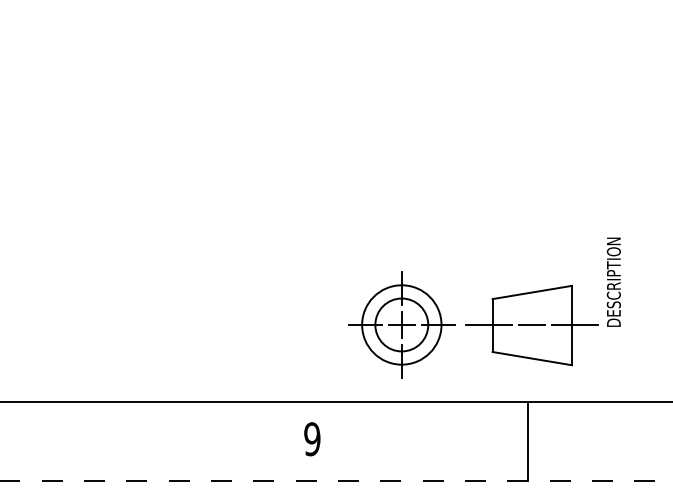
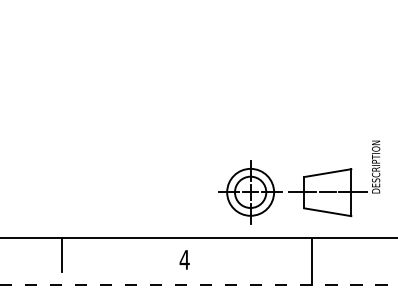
part: (484, 308) -> (299, 182), moved
line: (105, 430) -> (62, 254), added
text: (311, 438) -> (184, 259), 9 -> 4

